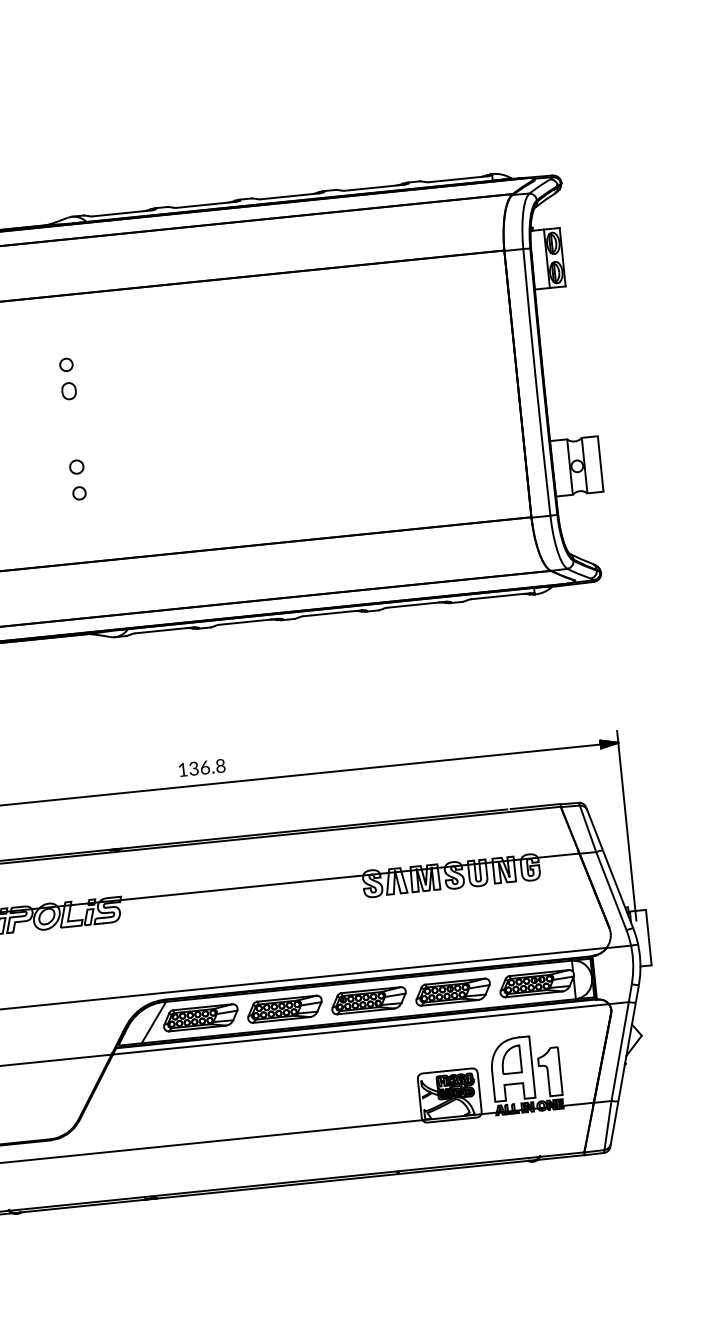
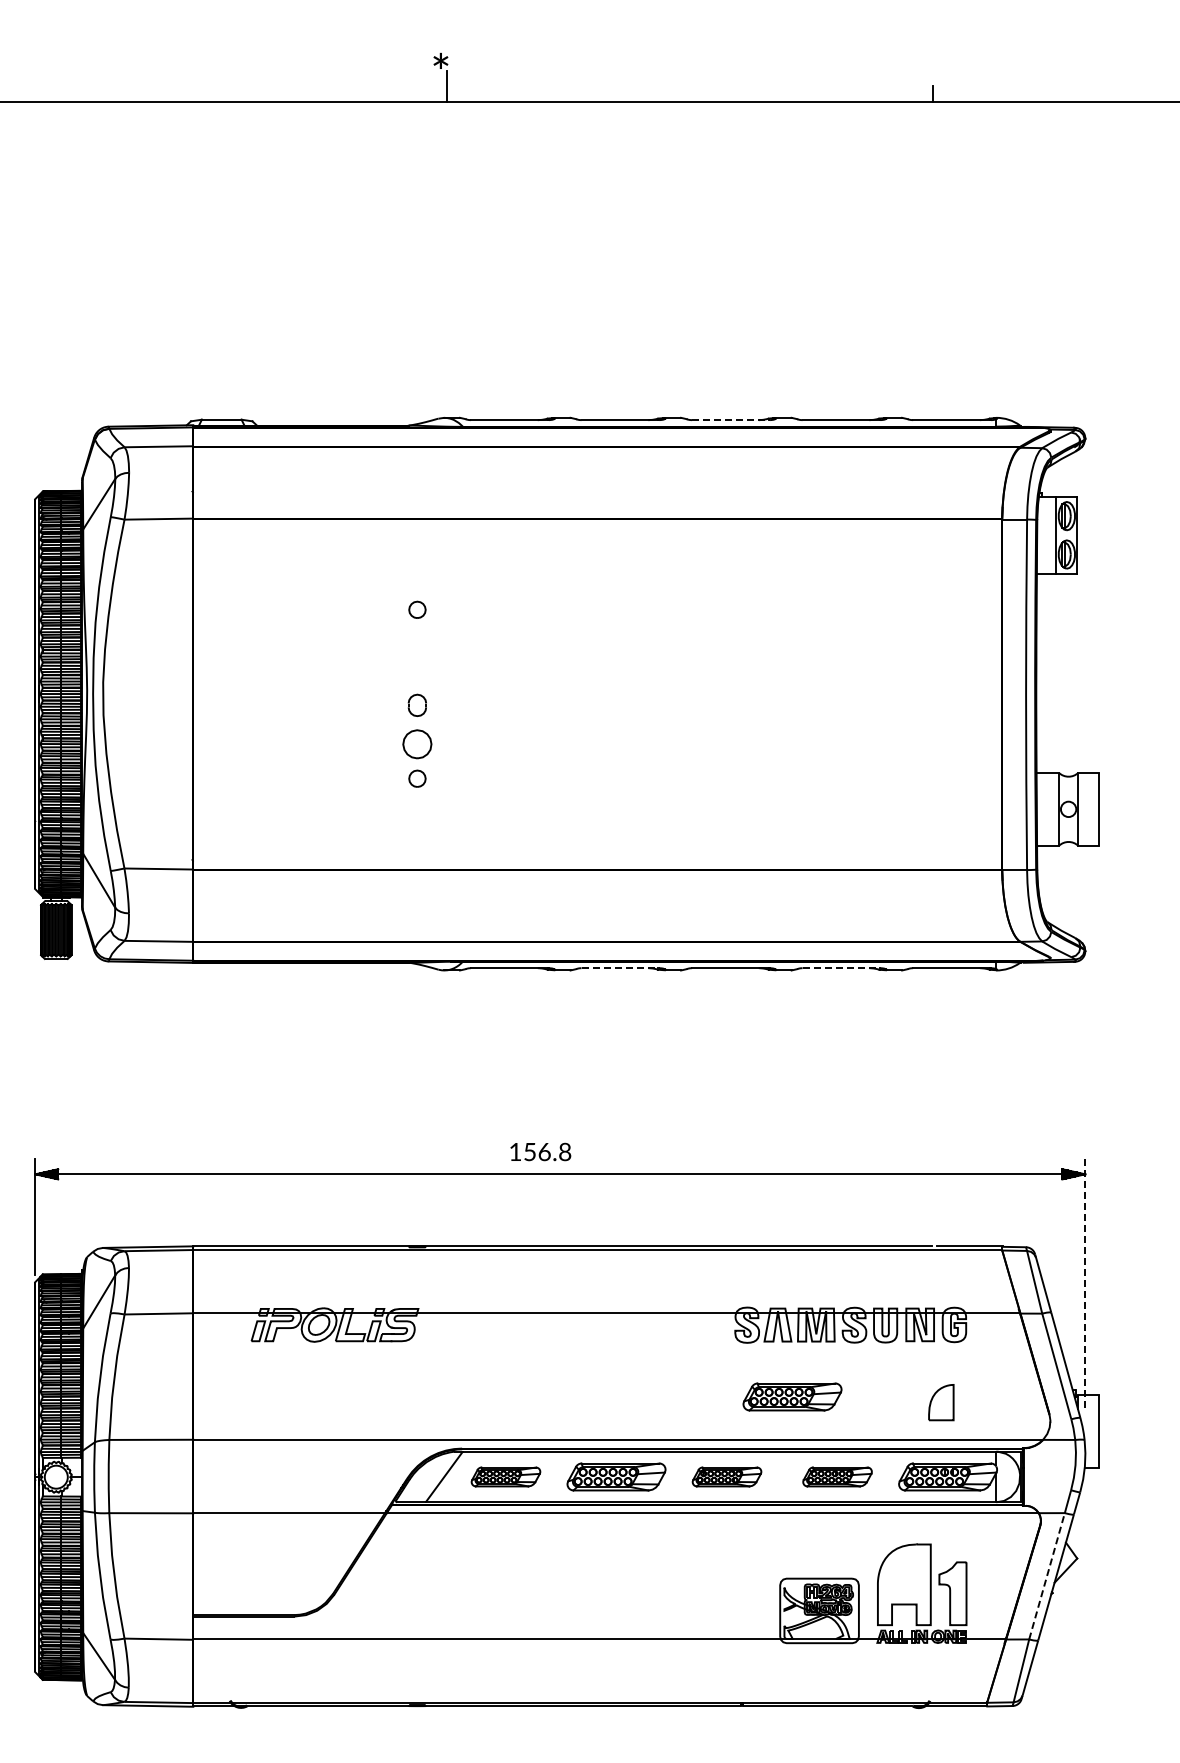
line: (290, 196) -> (731, 420), solid -> dashed
part: (68, 390) -> (416, 704), moved
part: (76, 466) -> (417, 743), size x1.6
line: (416, 605) -> (841, 968), solid -> dashed
line: (248, 622) -> (620, 968), solid -> dashed
text: (193, 768) -> (529, 1151), 136.8 -> 156.8
line: (626, 825) -> (1085, 1283), solid -> dashed
part: (412, 934) -> (792, 1396), added
part: (453, 991) -> (837, 1476), size x0.7
part: (368, 1000) -> (726, 1476), size x0.7
part: (200, 1017) -> (505, 1476), size x0.7
line: (620, 1050) -> (1047, 1575), solid -> dashed
part: (511, 1059) -> (941, 1402), moved

